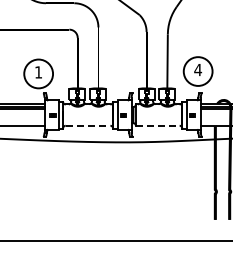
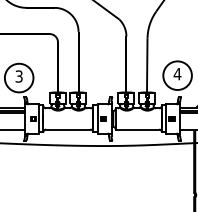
text: (38, 72) -> (19, 76), 1 -> 3
line: (88, 125) -> (68, 129), dashed -> solid
line: (157, 125) -> (137, 129), dashed -> solid

